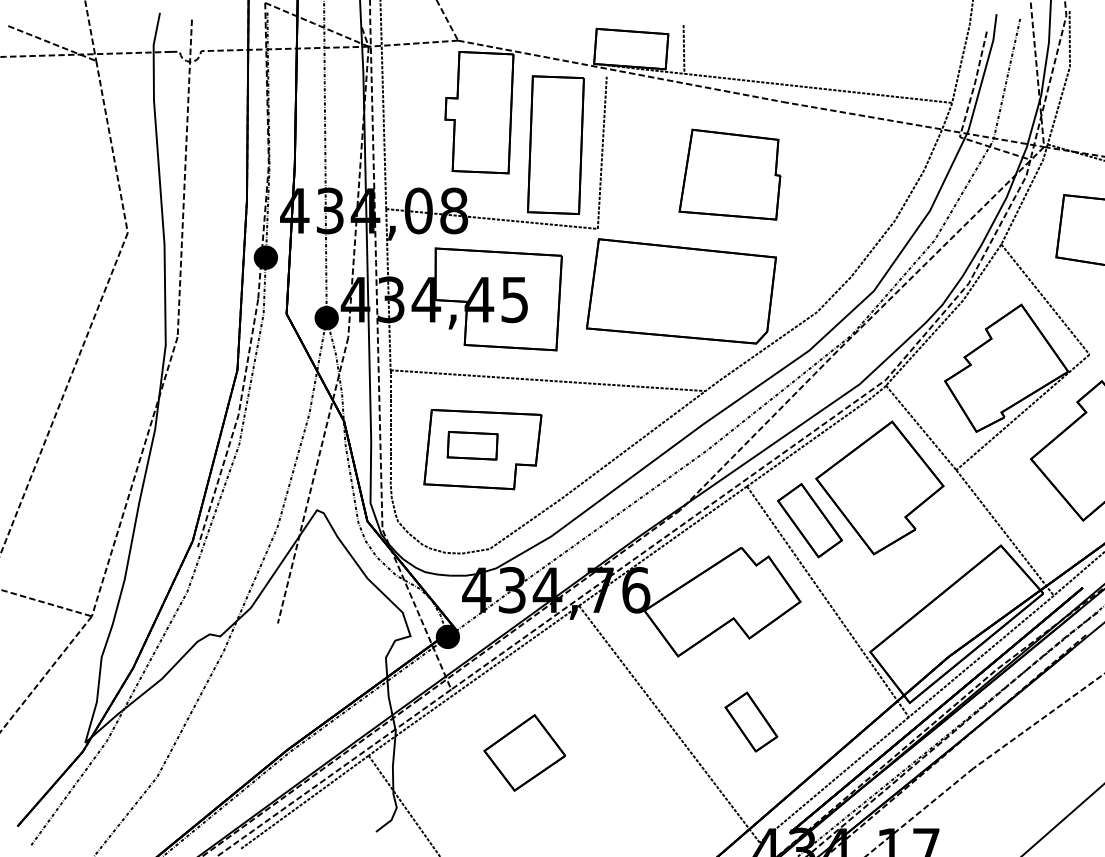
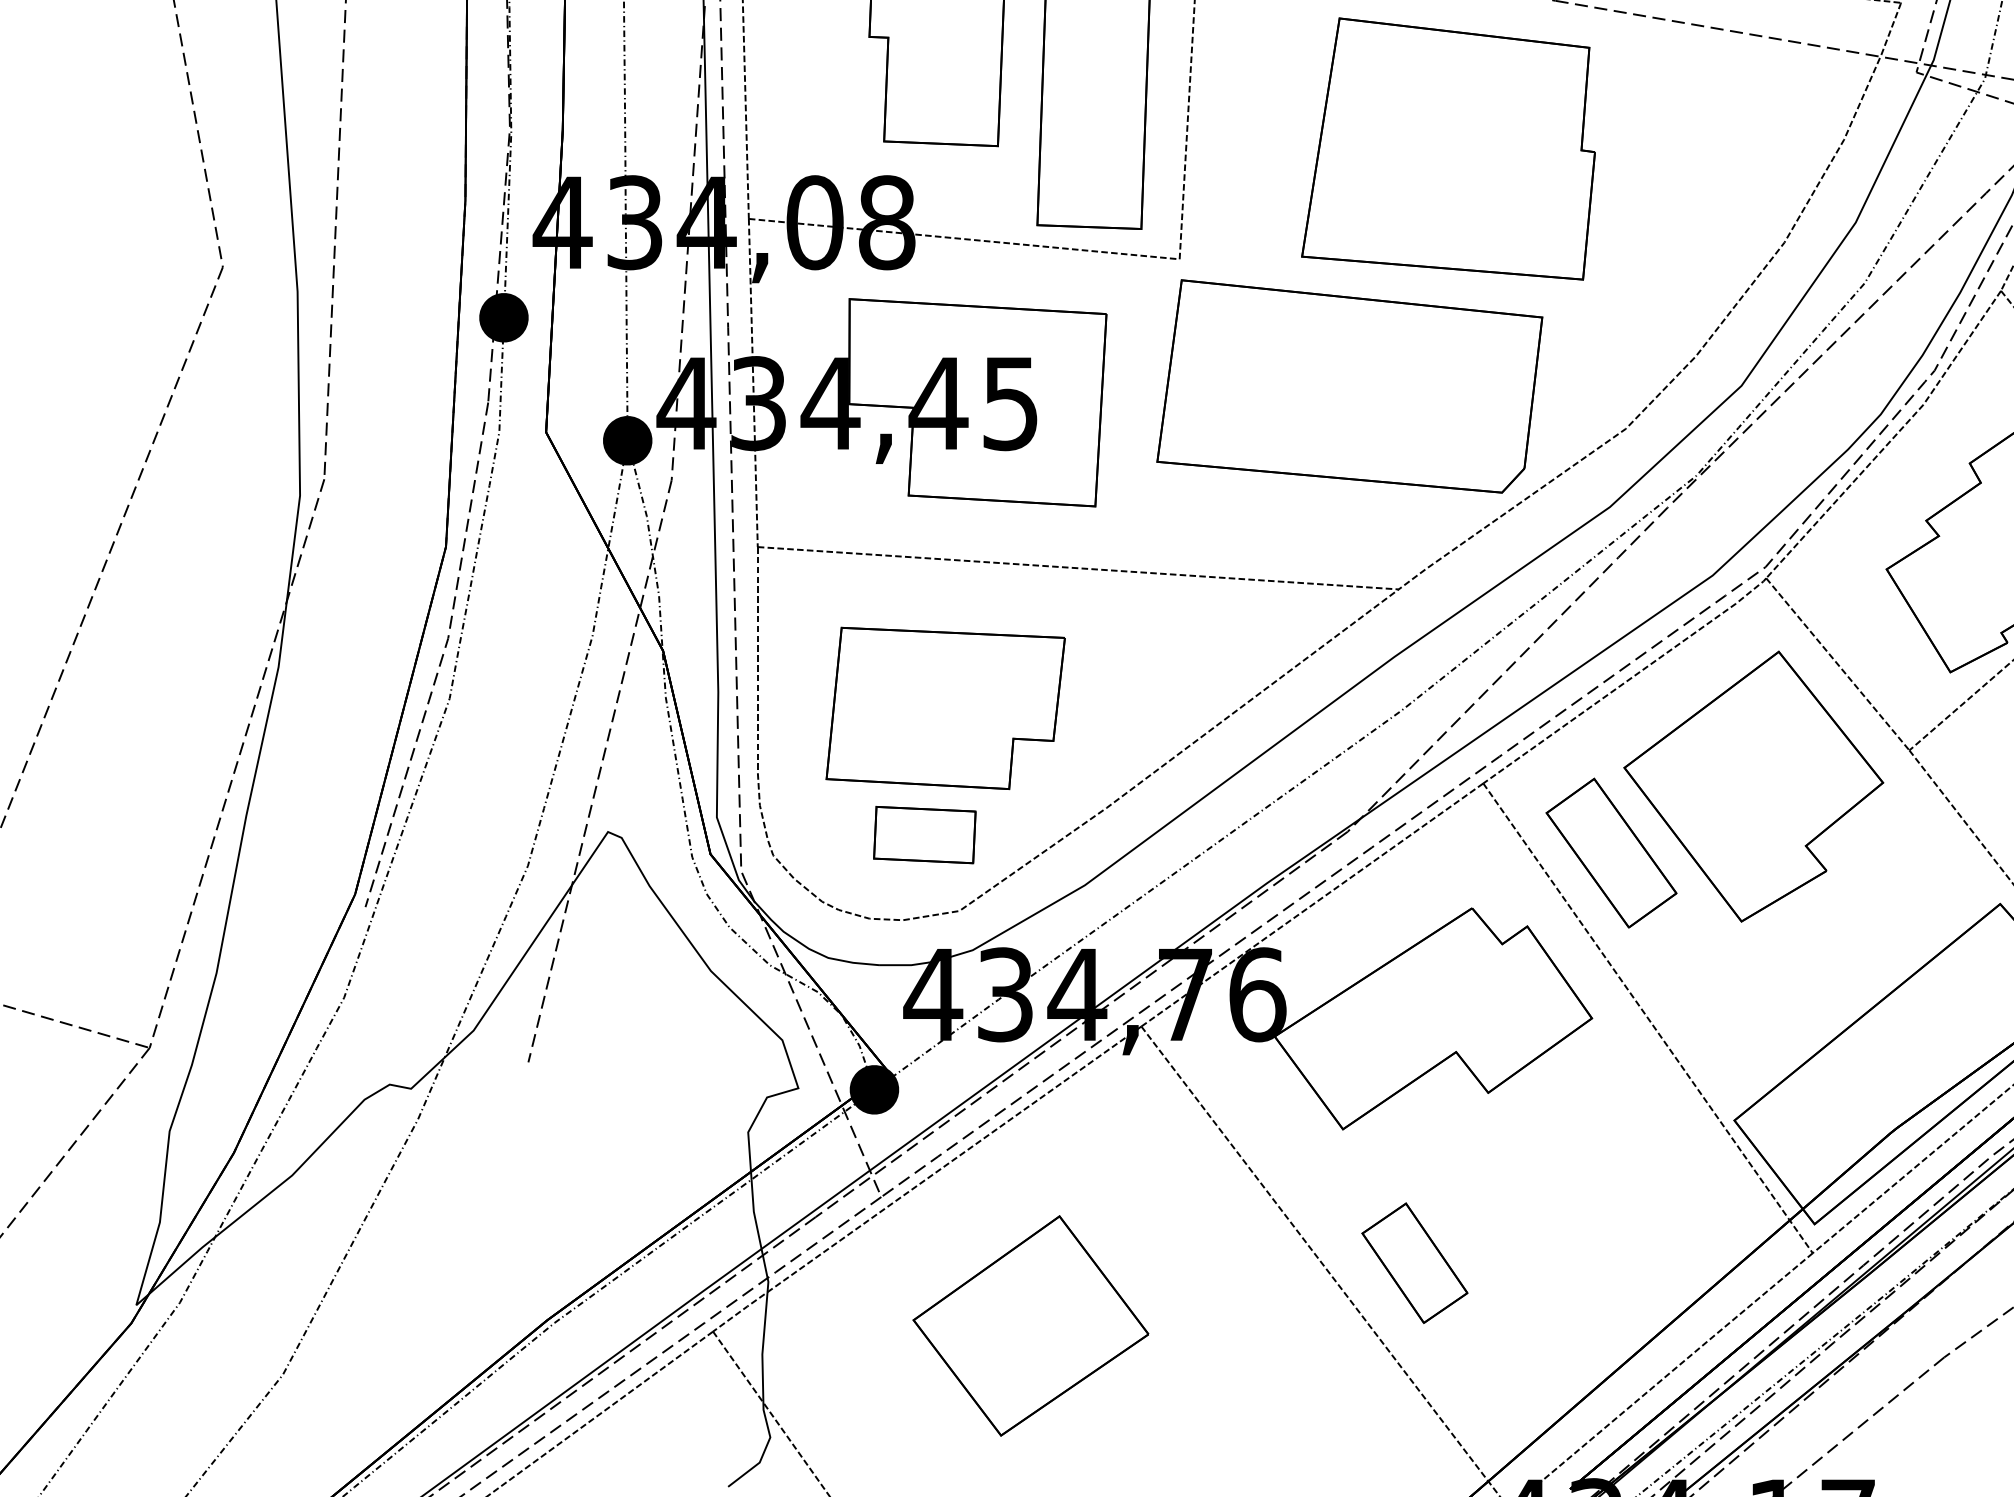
part: (729, 174) -> (1447, 148), size x1.43
part: (472, 445) -> (924, 834), moved
part: (751, 721) -> (1415, 1261), moved
part: (524, 752) -> (1030, 1325), size x1.43

